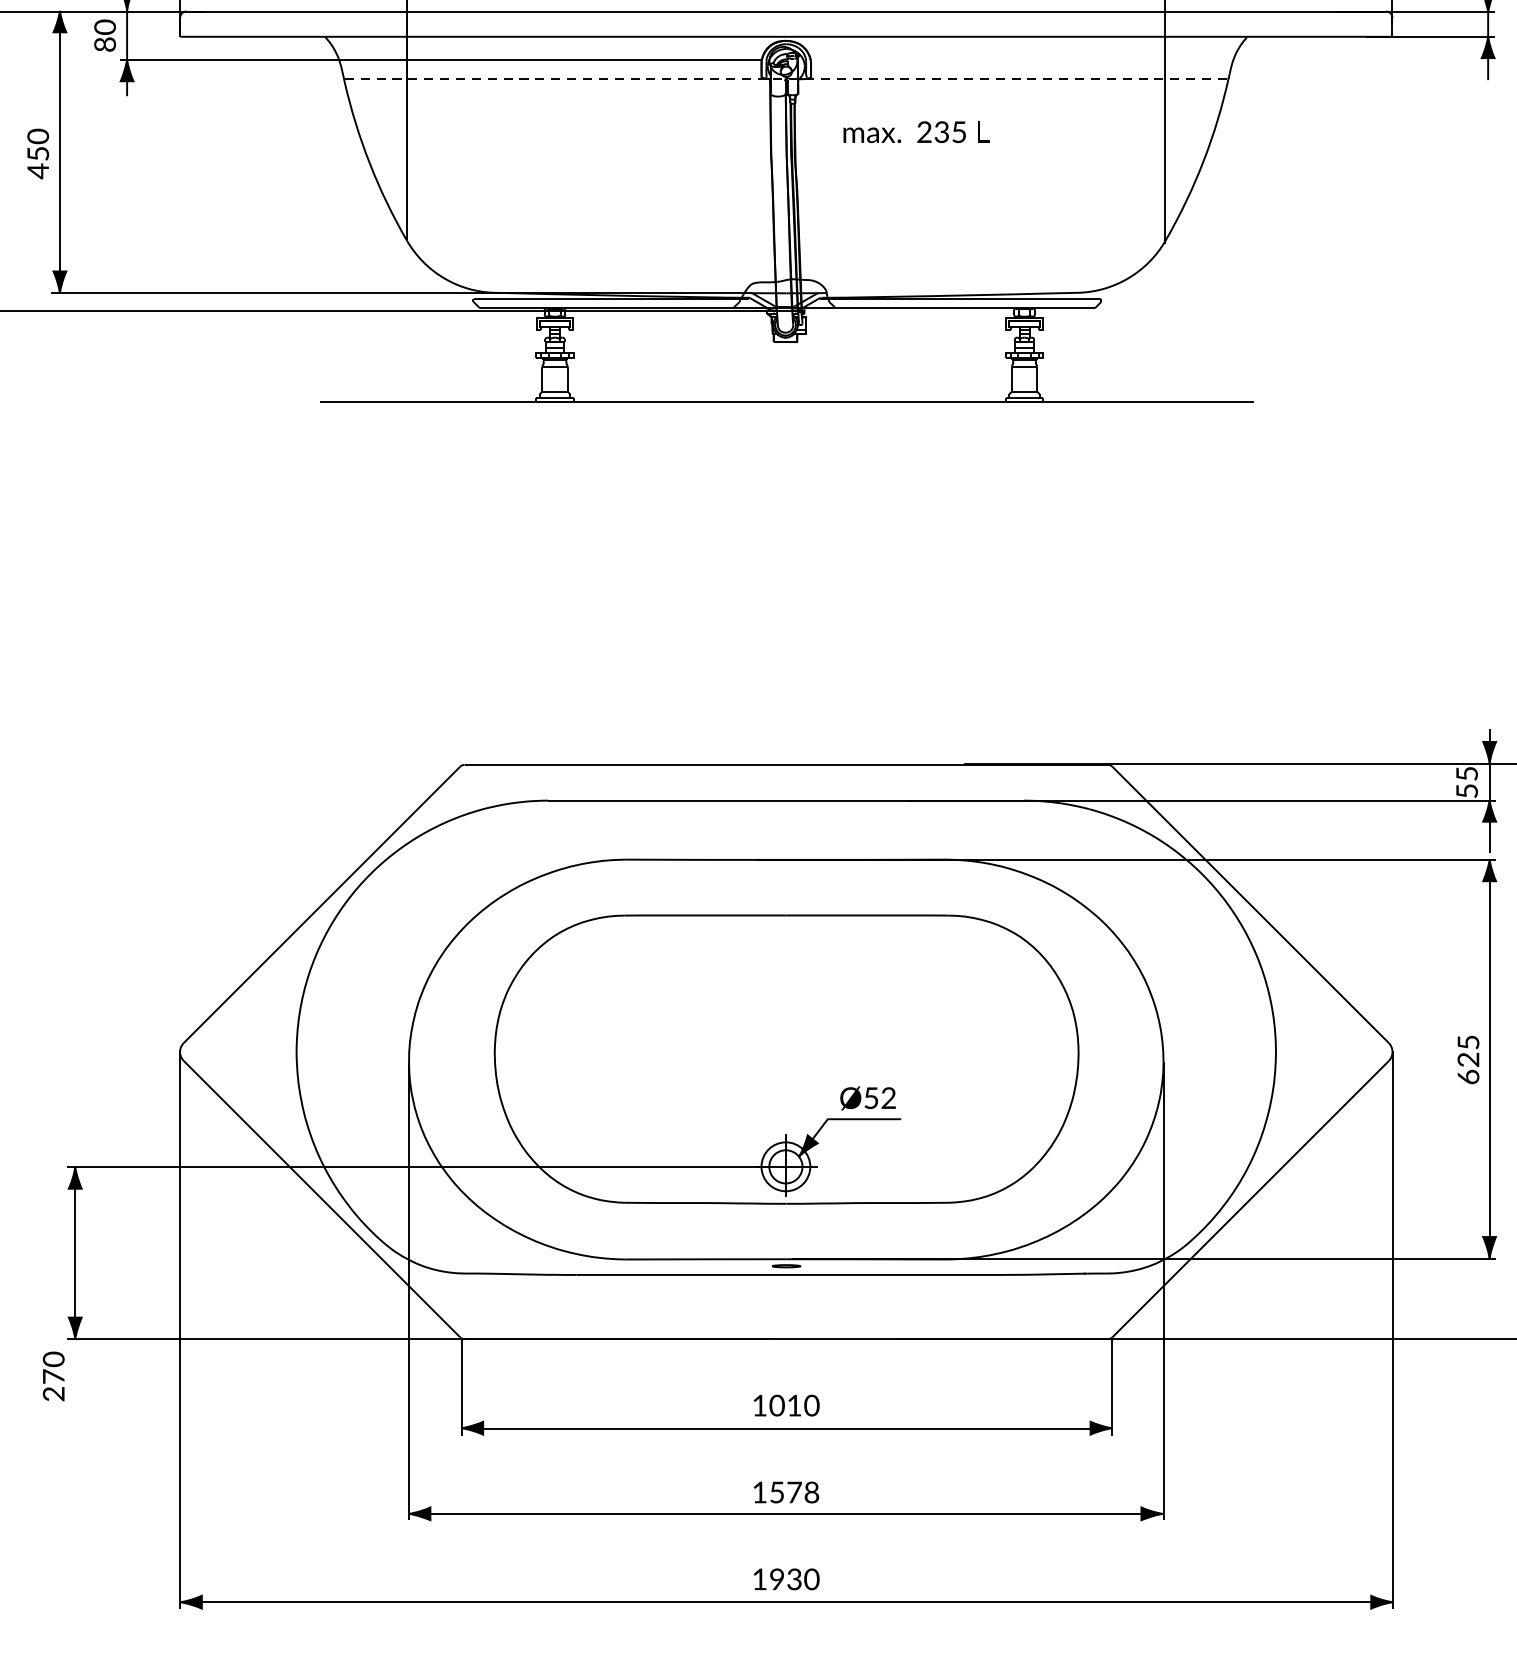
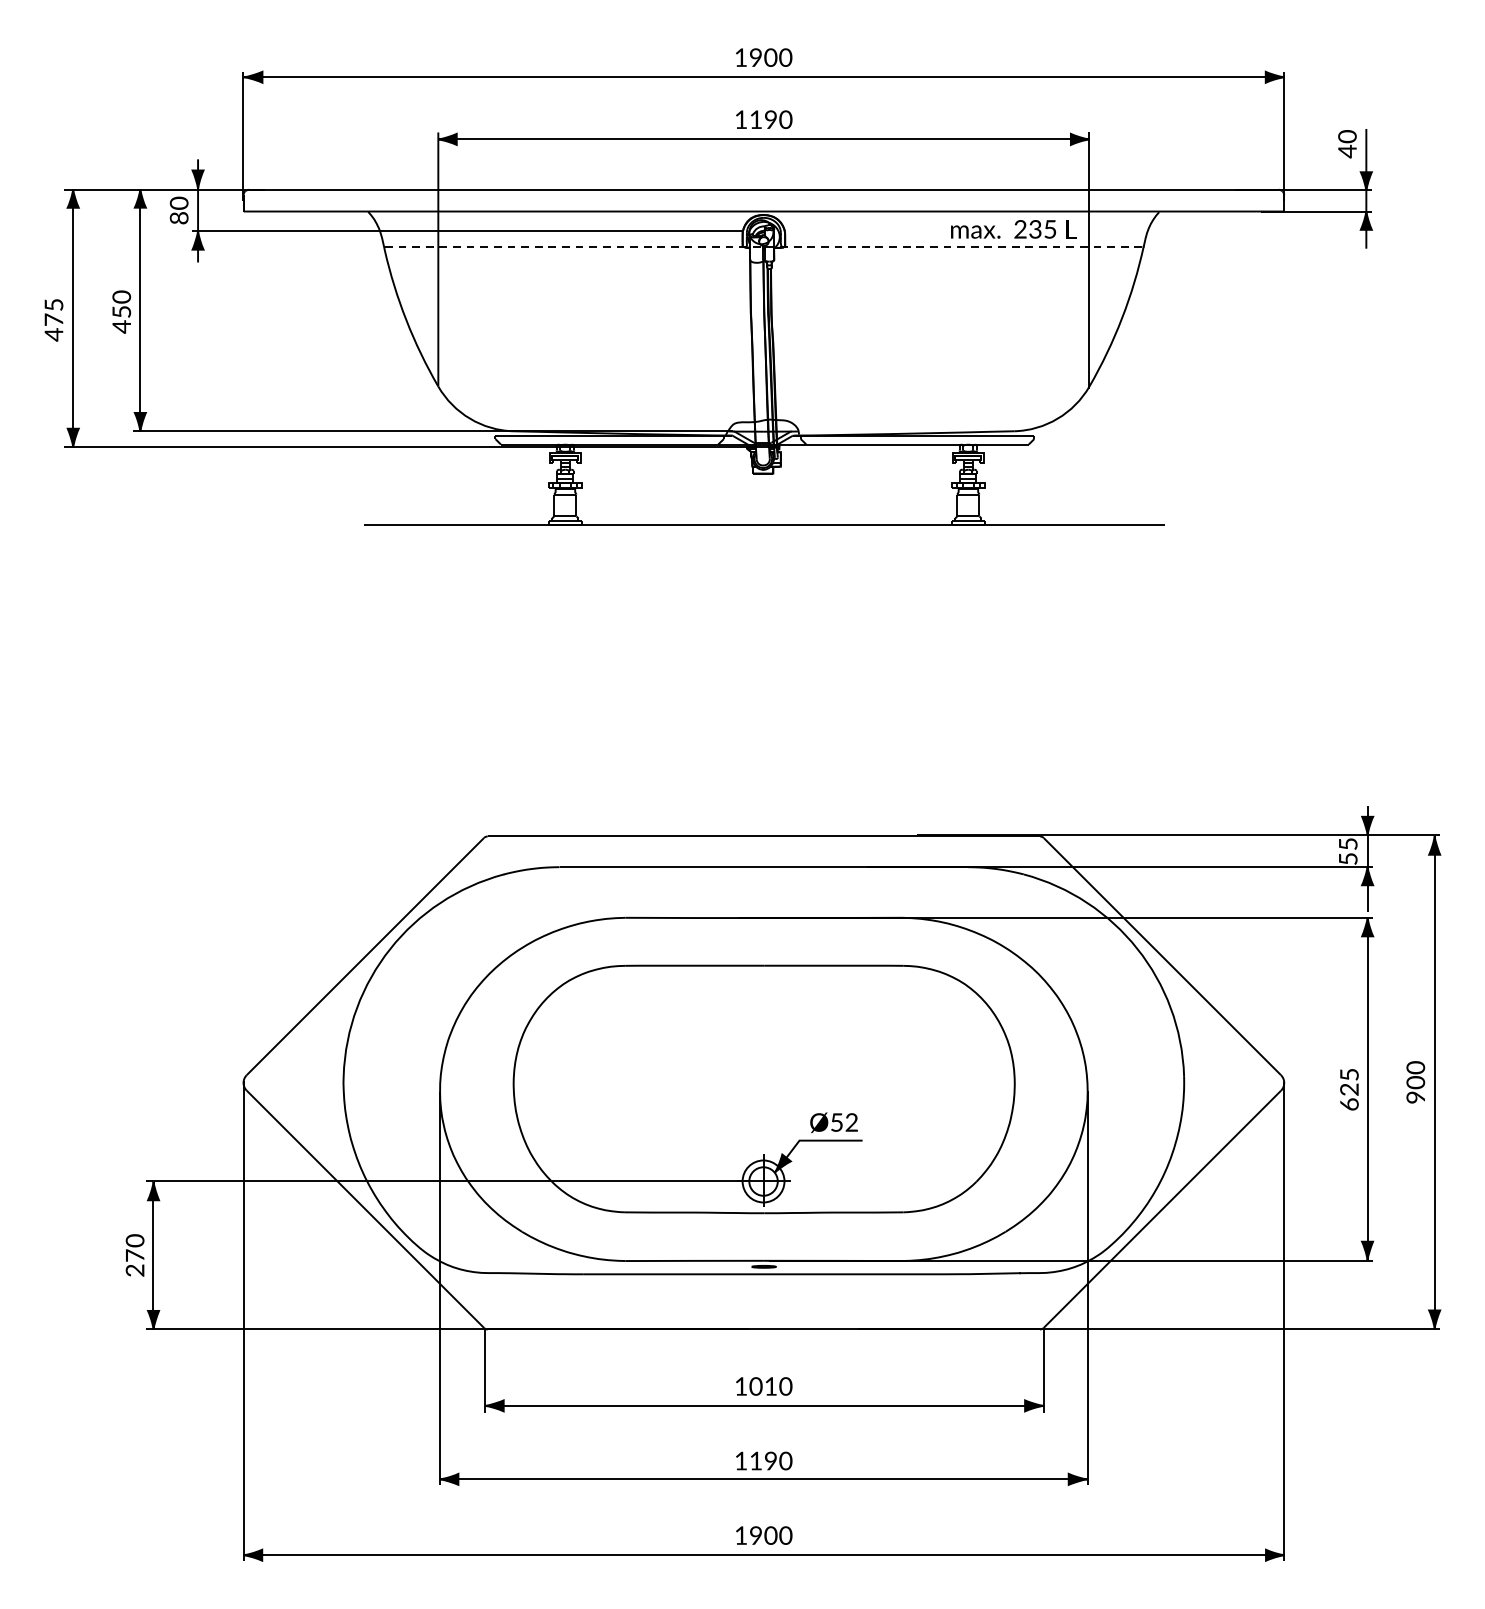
text: (916, 132) -> (1013, 229), moved
text: (53, 1376) -> (134, 1255), moved
text: (795, 1491) -> (771, 1460), 1578 -> 1190
text: (793, 1579) -> (770, 1535), 1930 -> 1900

